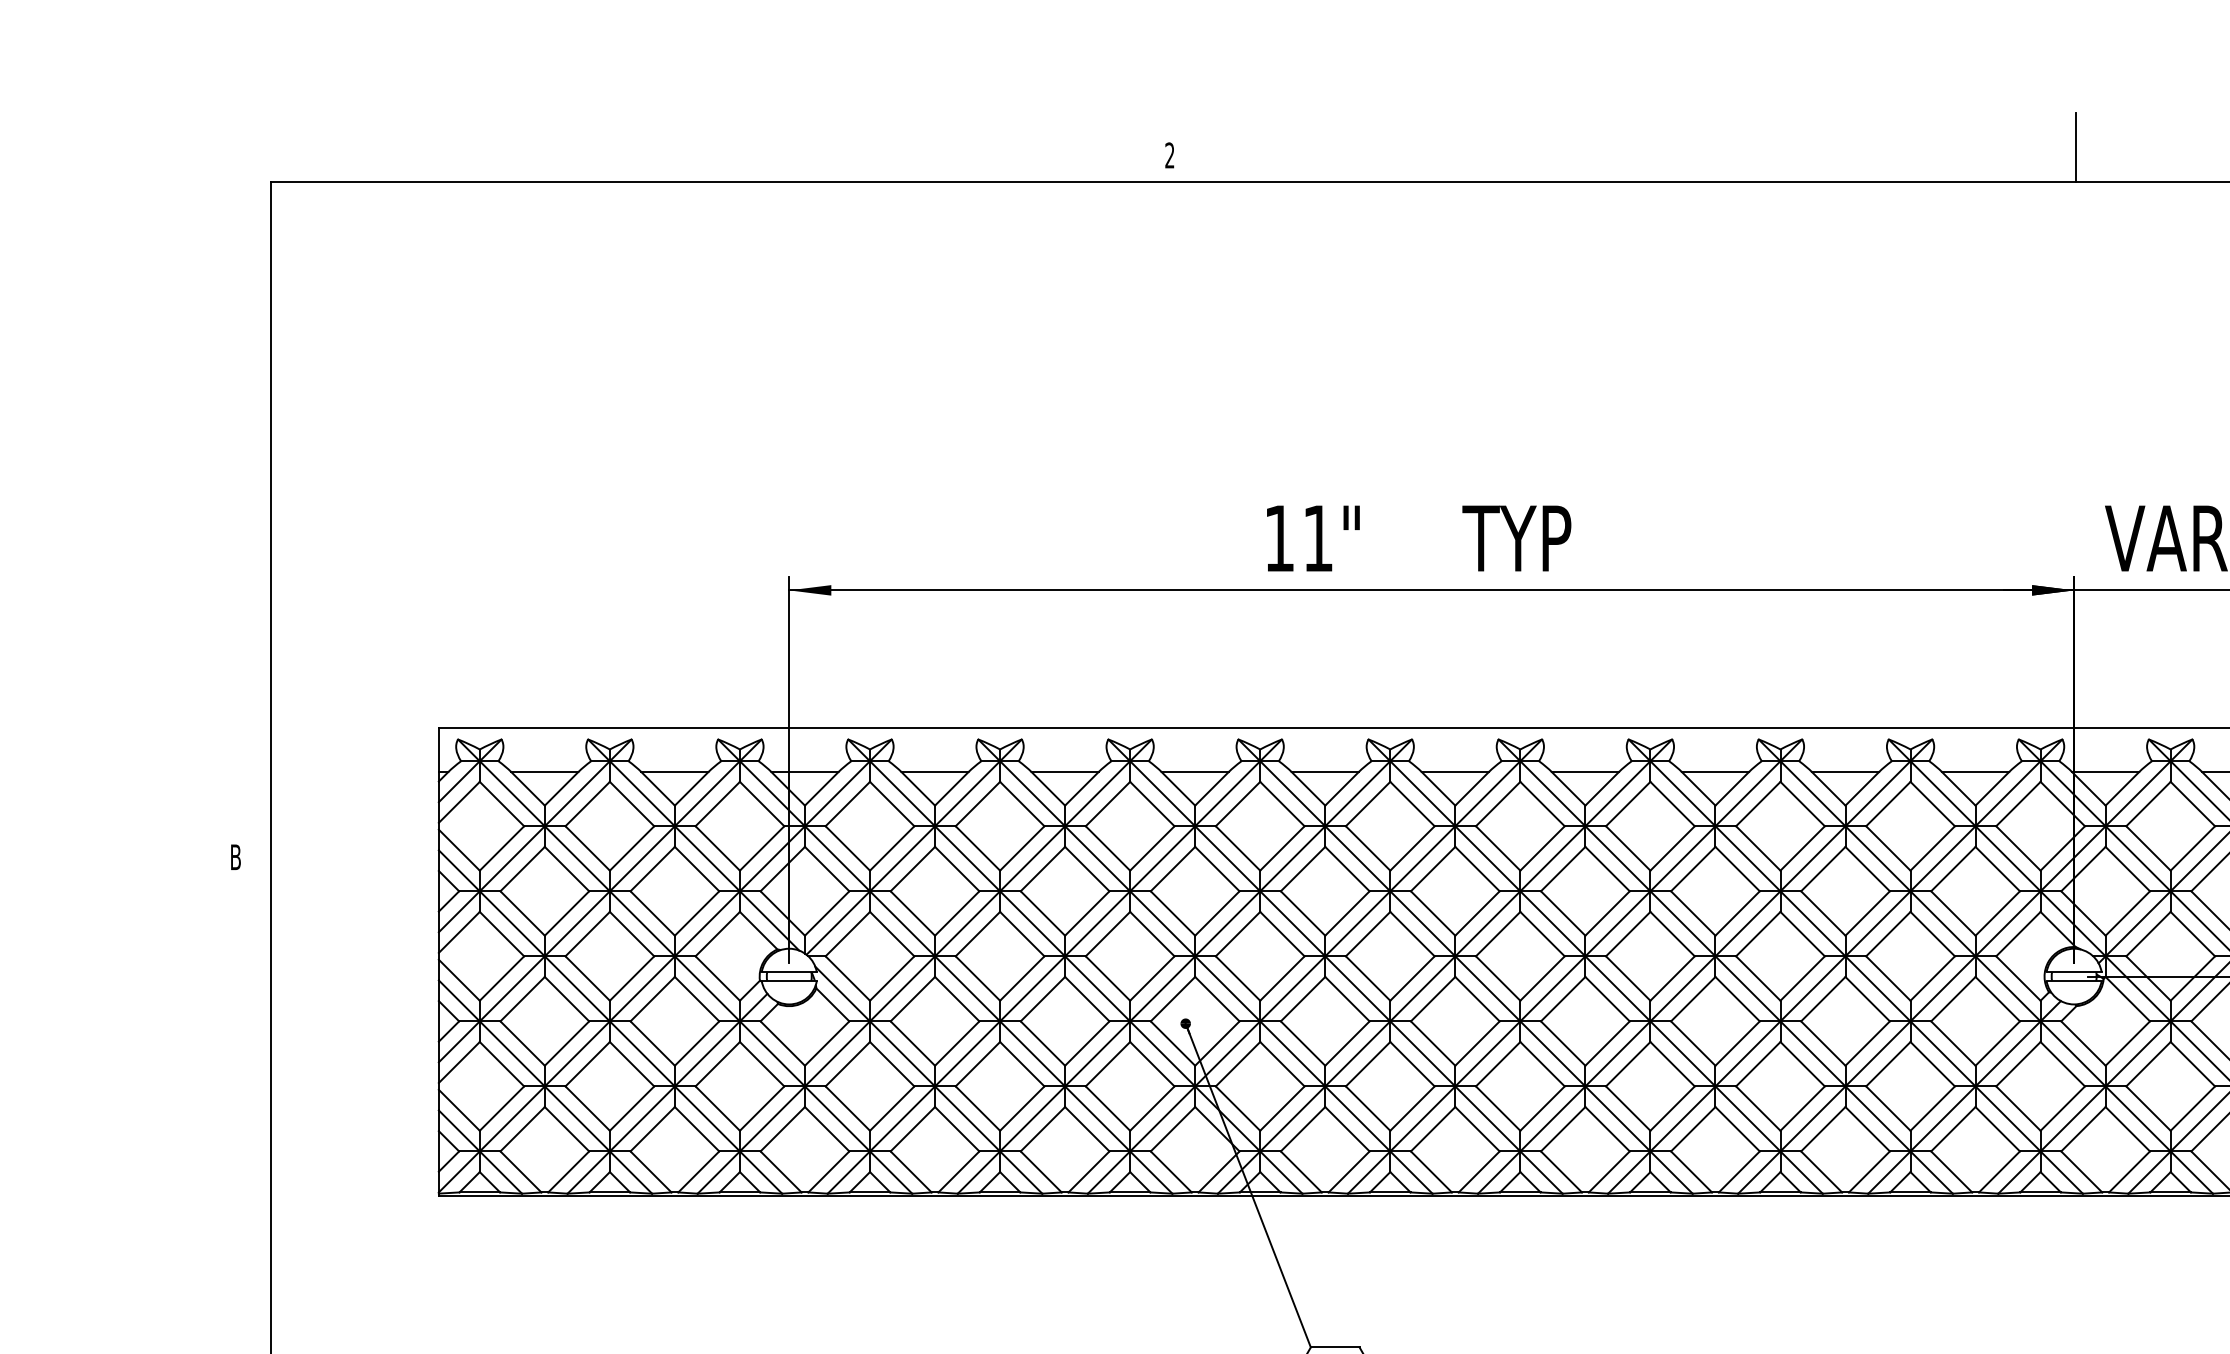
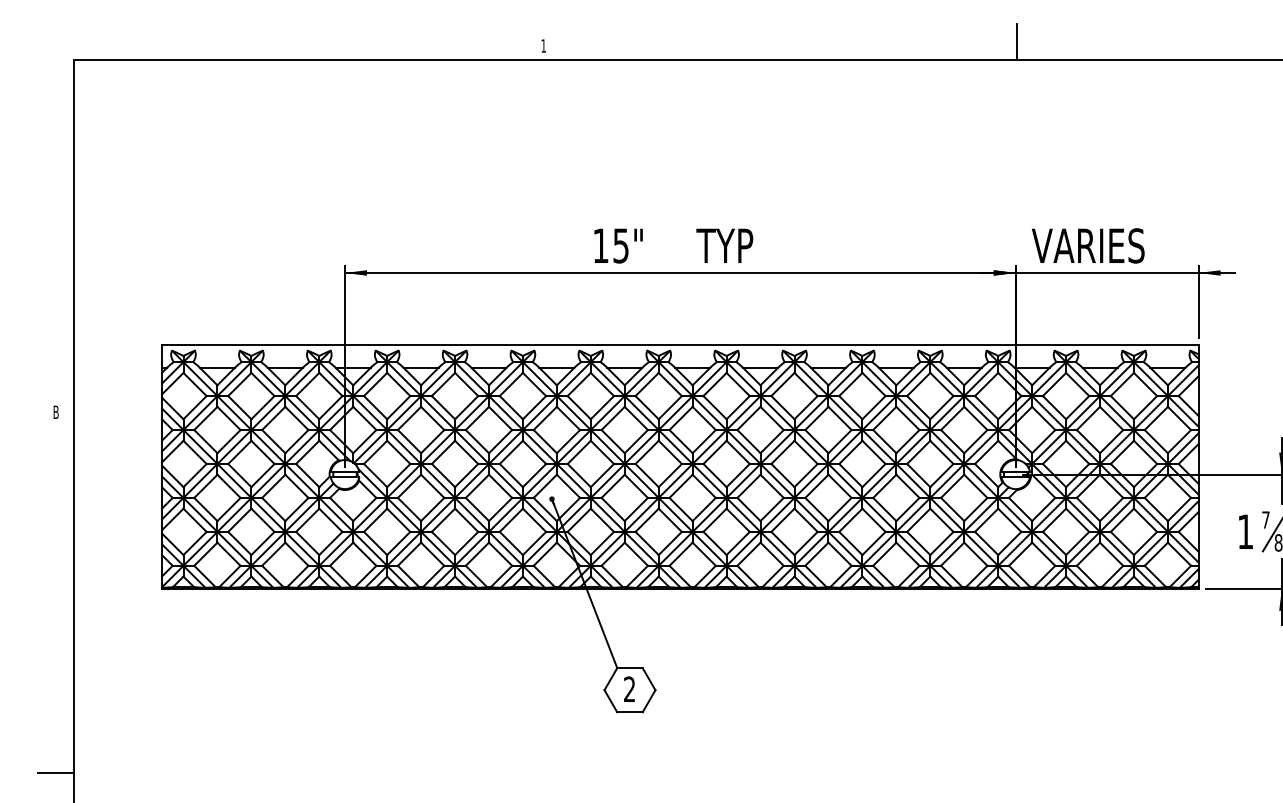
text: (1169, 154) -> (543, 45), 2 -> 1
text: (1317, 537) -> (620, 245), 11" -> 15"

